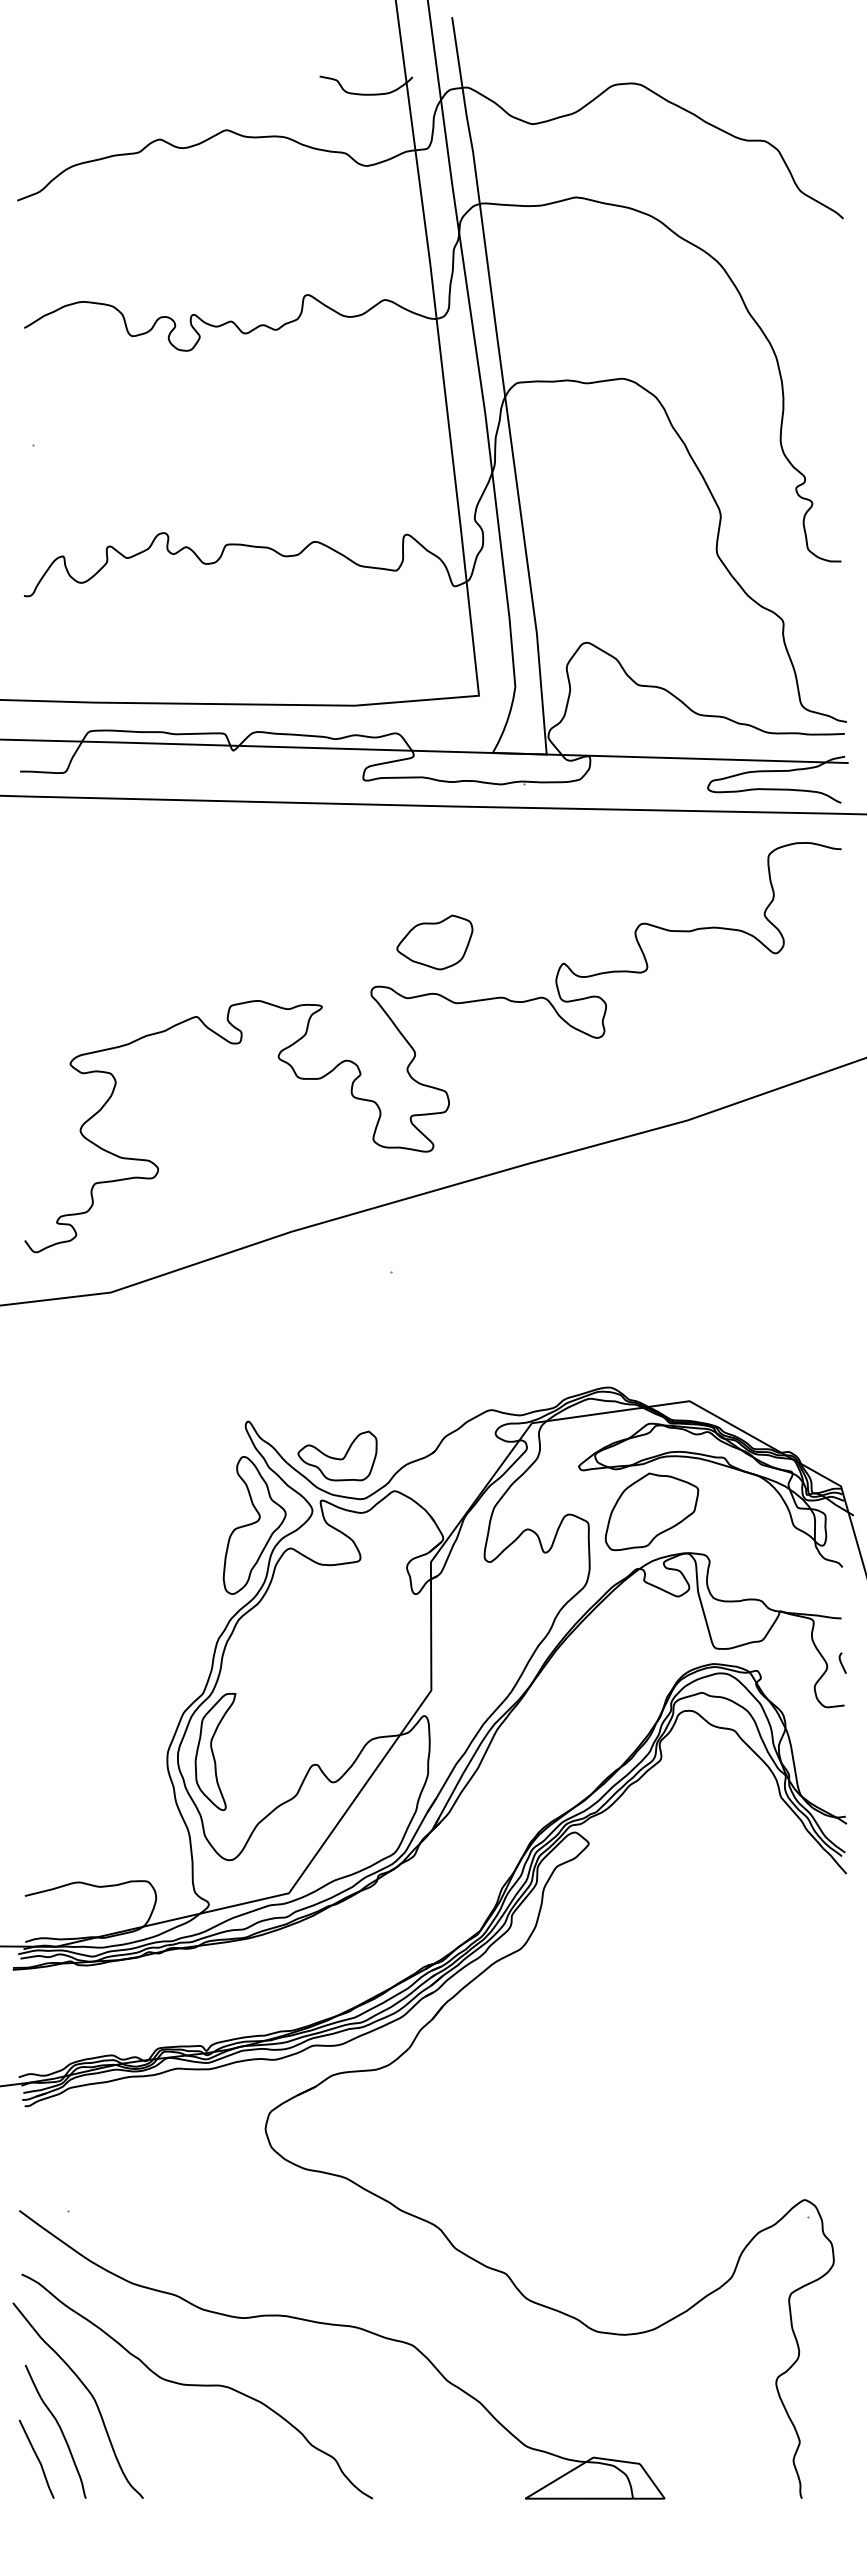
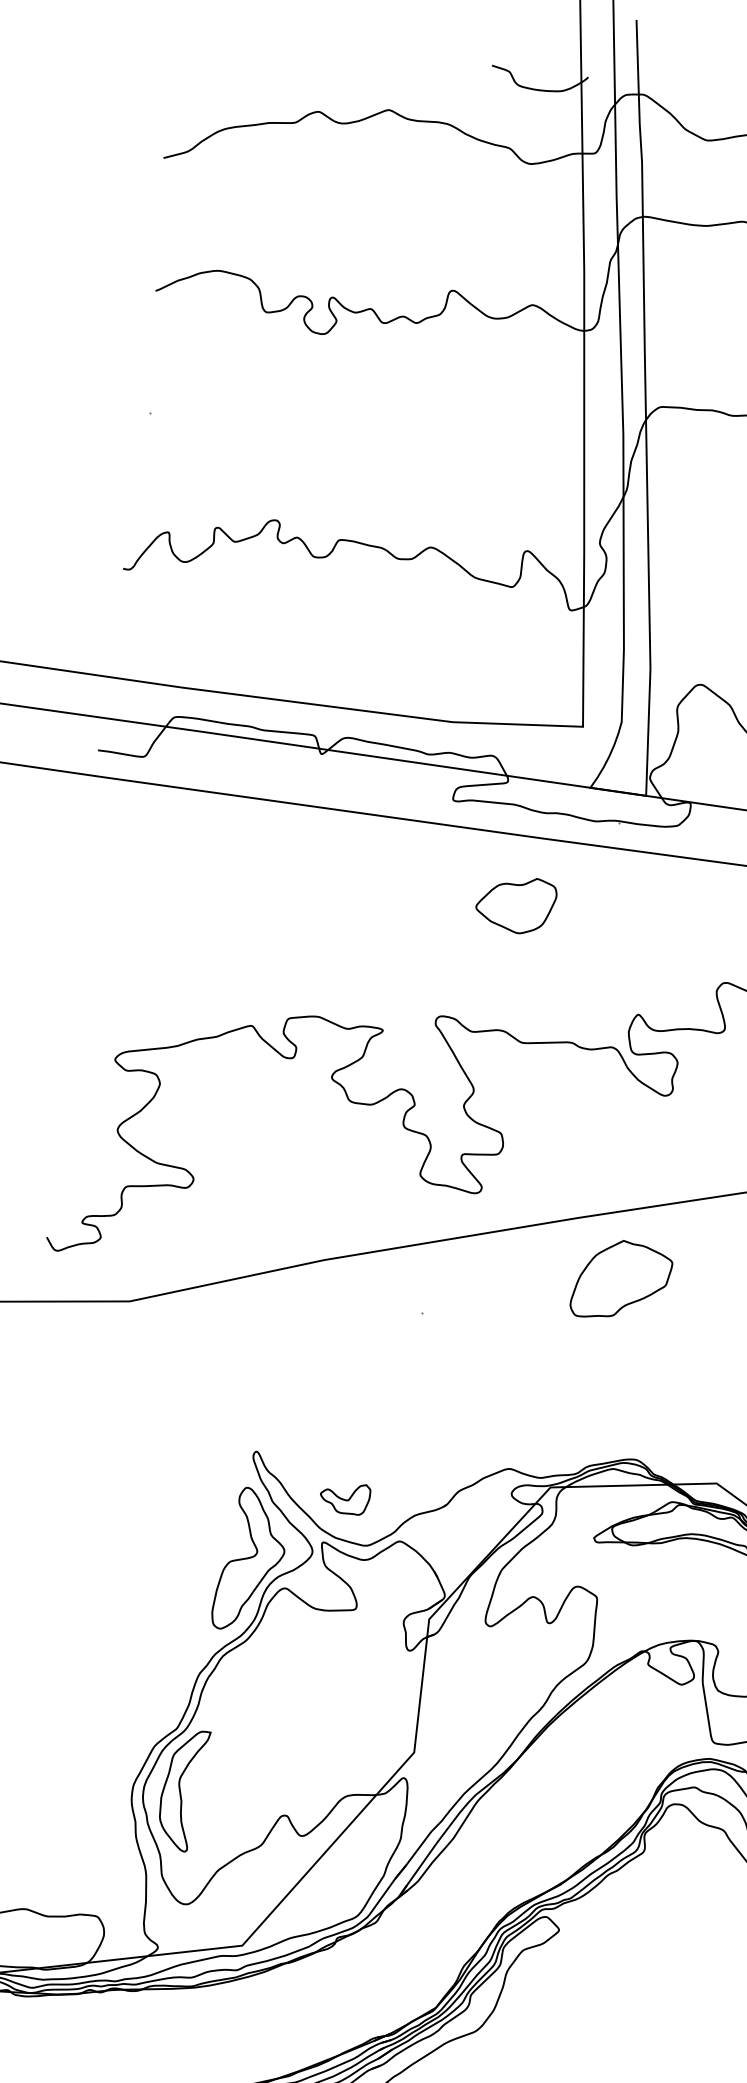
part: (434, 942) -> (515, 904), moved
part: (337, 1455) -> (345, 1497), size x0.6
part: (651, 1511) -> (621, 1280), moved

